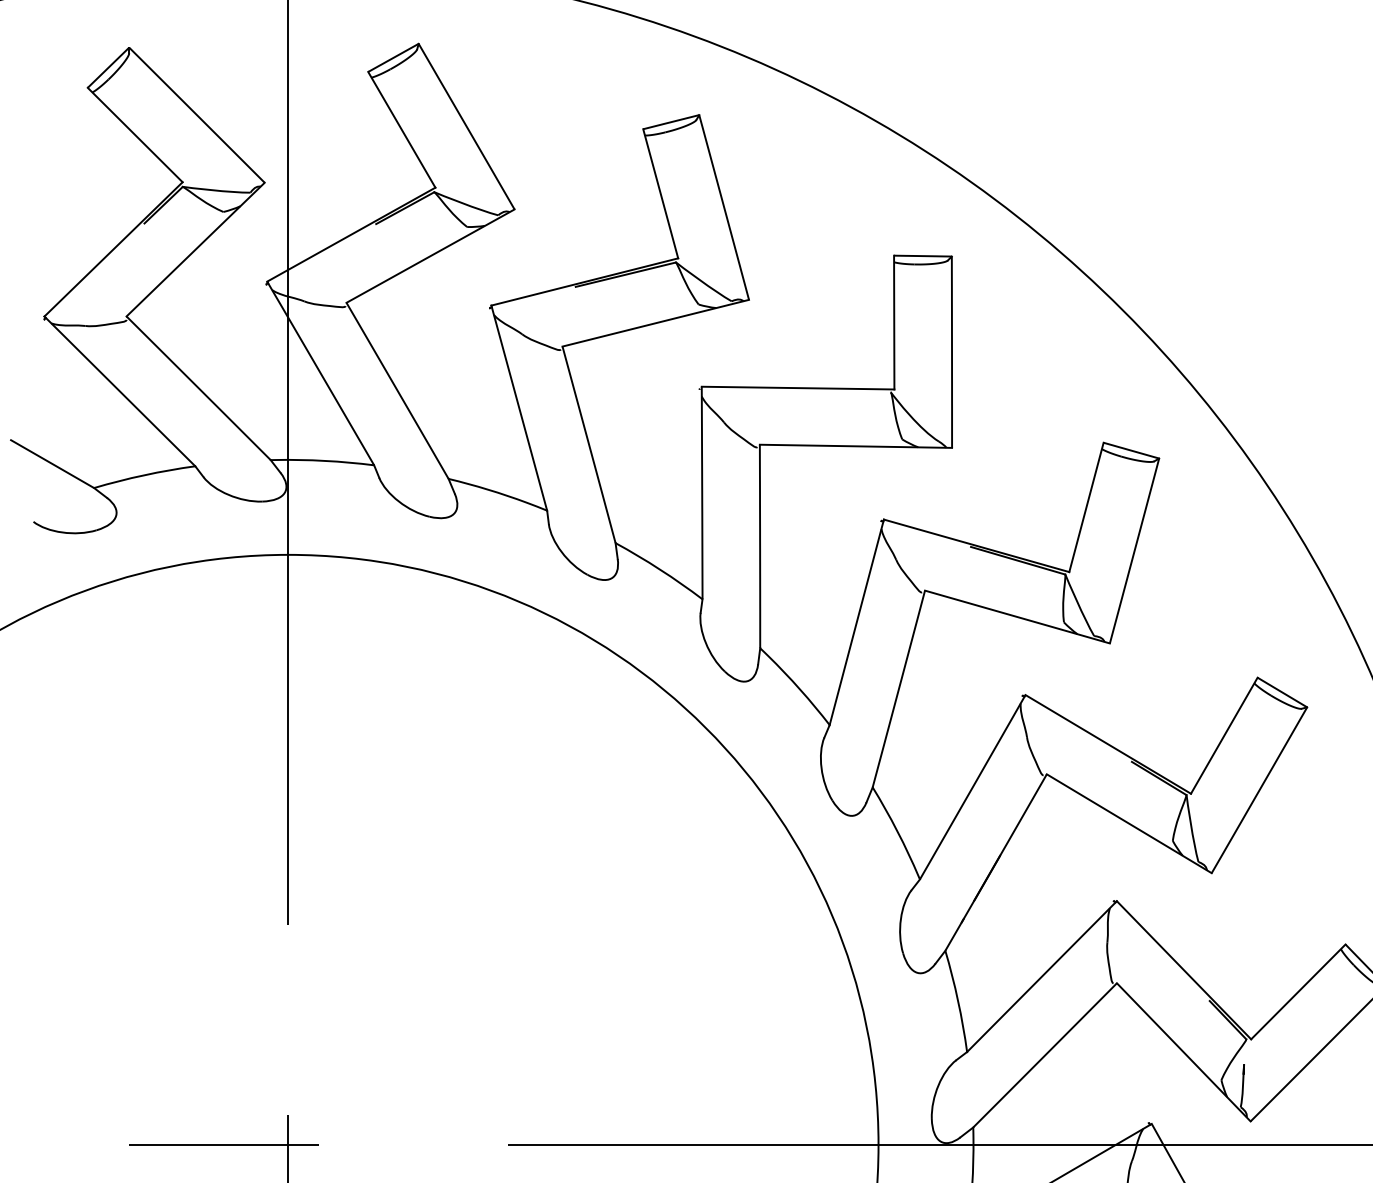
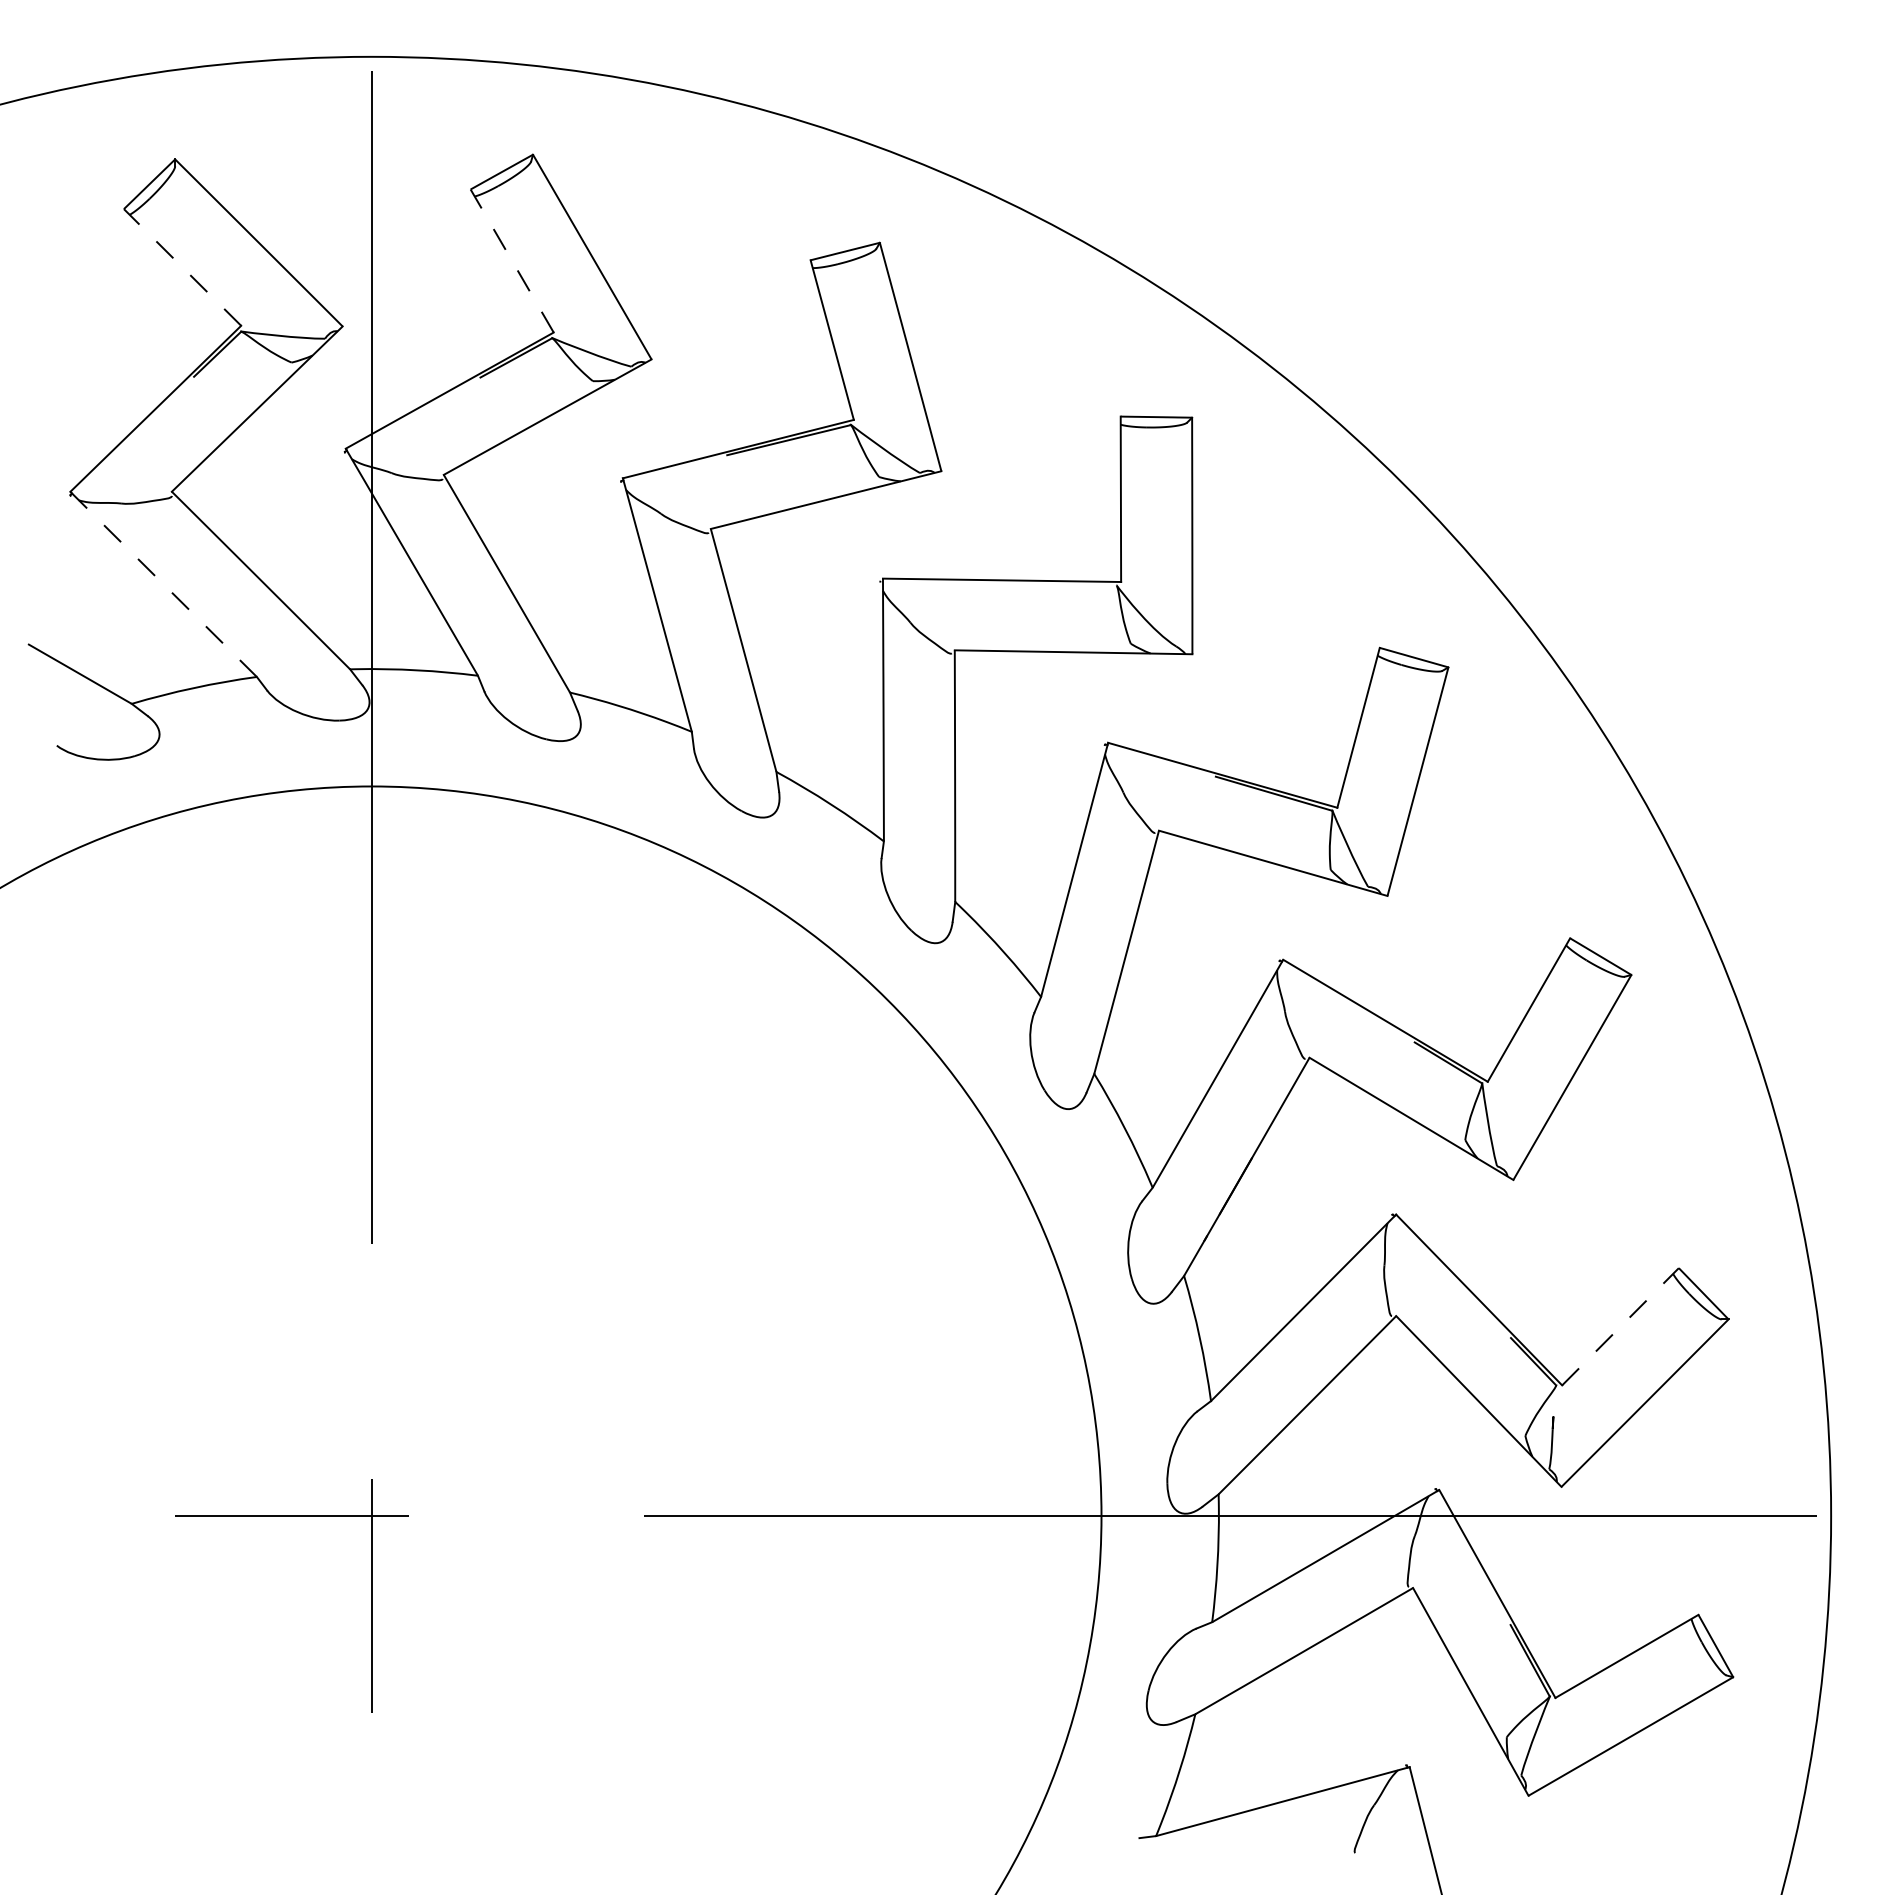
line: (402, 130) -> (512, 261), solid -> dashed
line: (135, 135) -> (182, 267), solid -> dashed
line: (119, 391) -> (163, 584), solid -> dashed
line: (1298, 991) -> (1620, 1326), solid -> dashed

